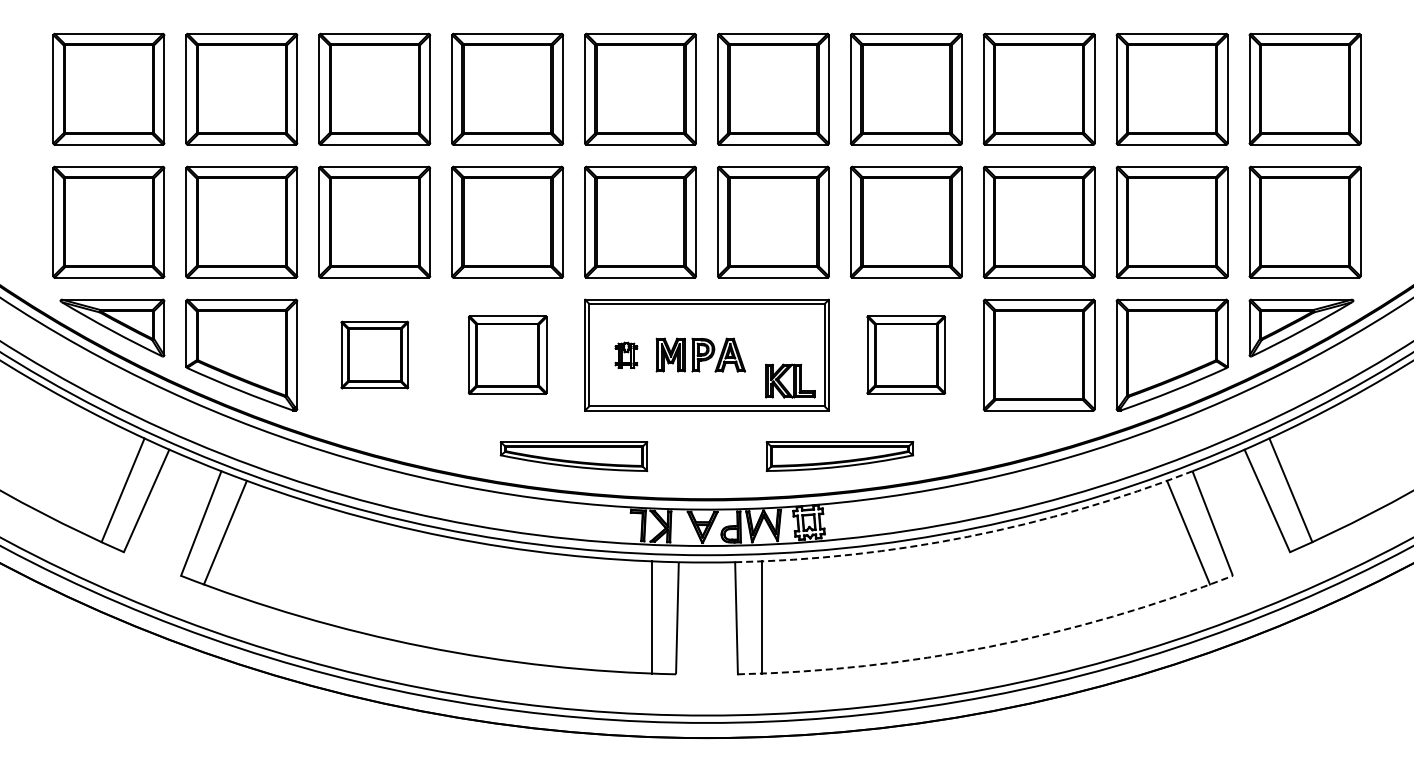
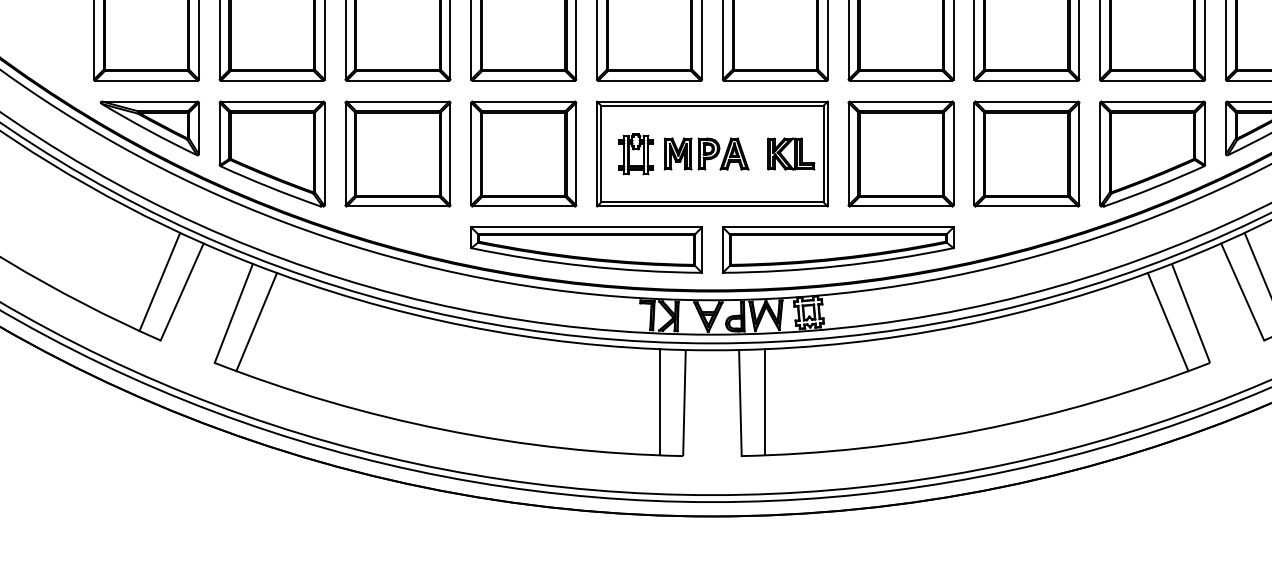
part: (374, 354) -> (397, 153), size x1.67
part: (507, 354) -> (523, 153), size x1.43
part: (905, 354) -> (900, 153), size x1.43
part: (626, 355) -> (636, 154), size x1.67
part: (790, 380) -> (791, 153), moved
part: (573, 456) -> (586, 249), size x1.67
part: (839, 456) -> (837, 249), size x1.67
arc: (967, 536) -> (958, 325), dashed -> solid
arc: (989, 646) -> (979, 429), dashed -> solid

